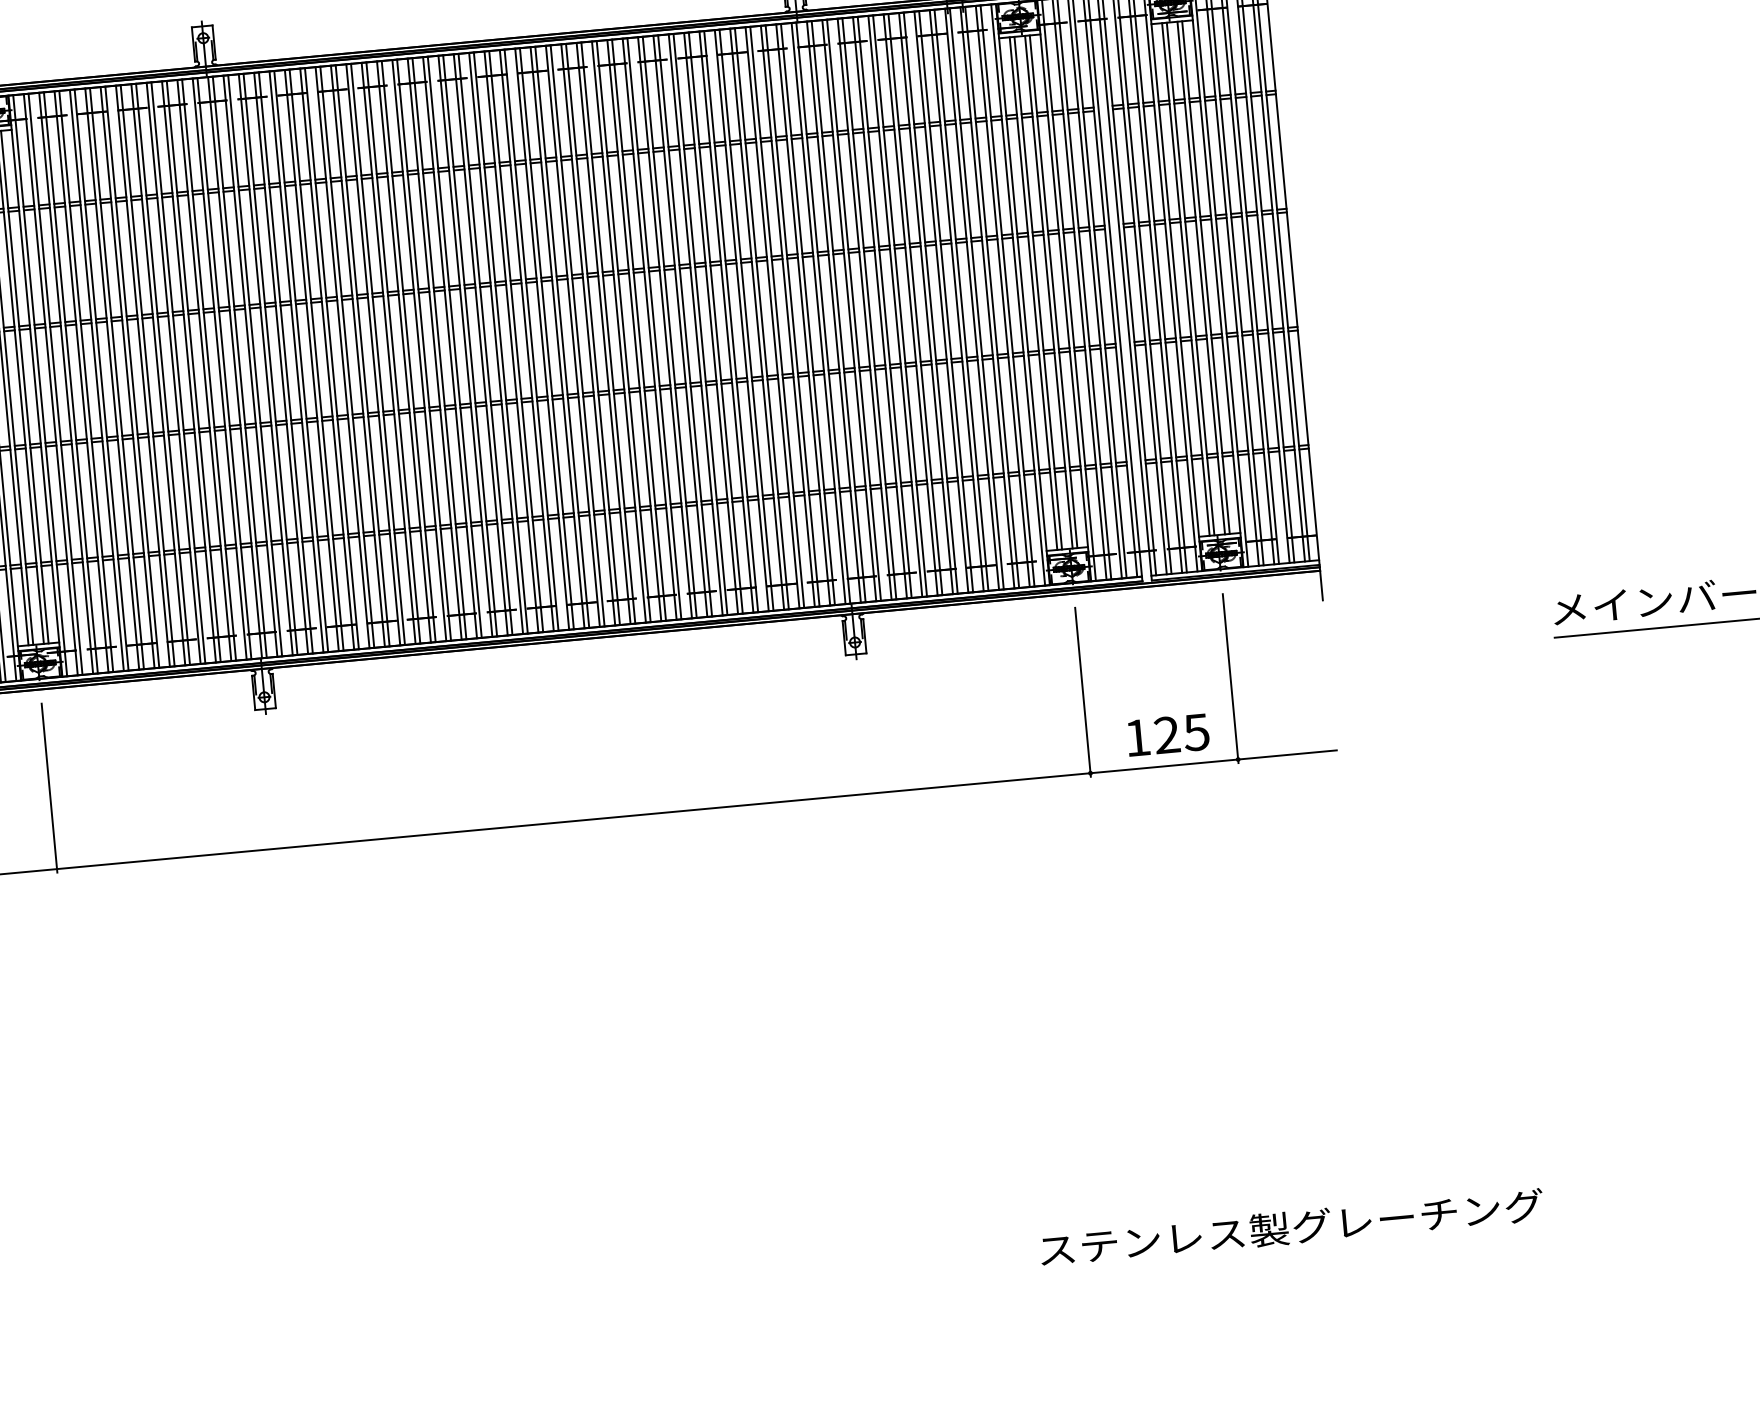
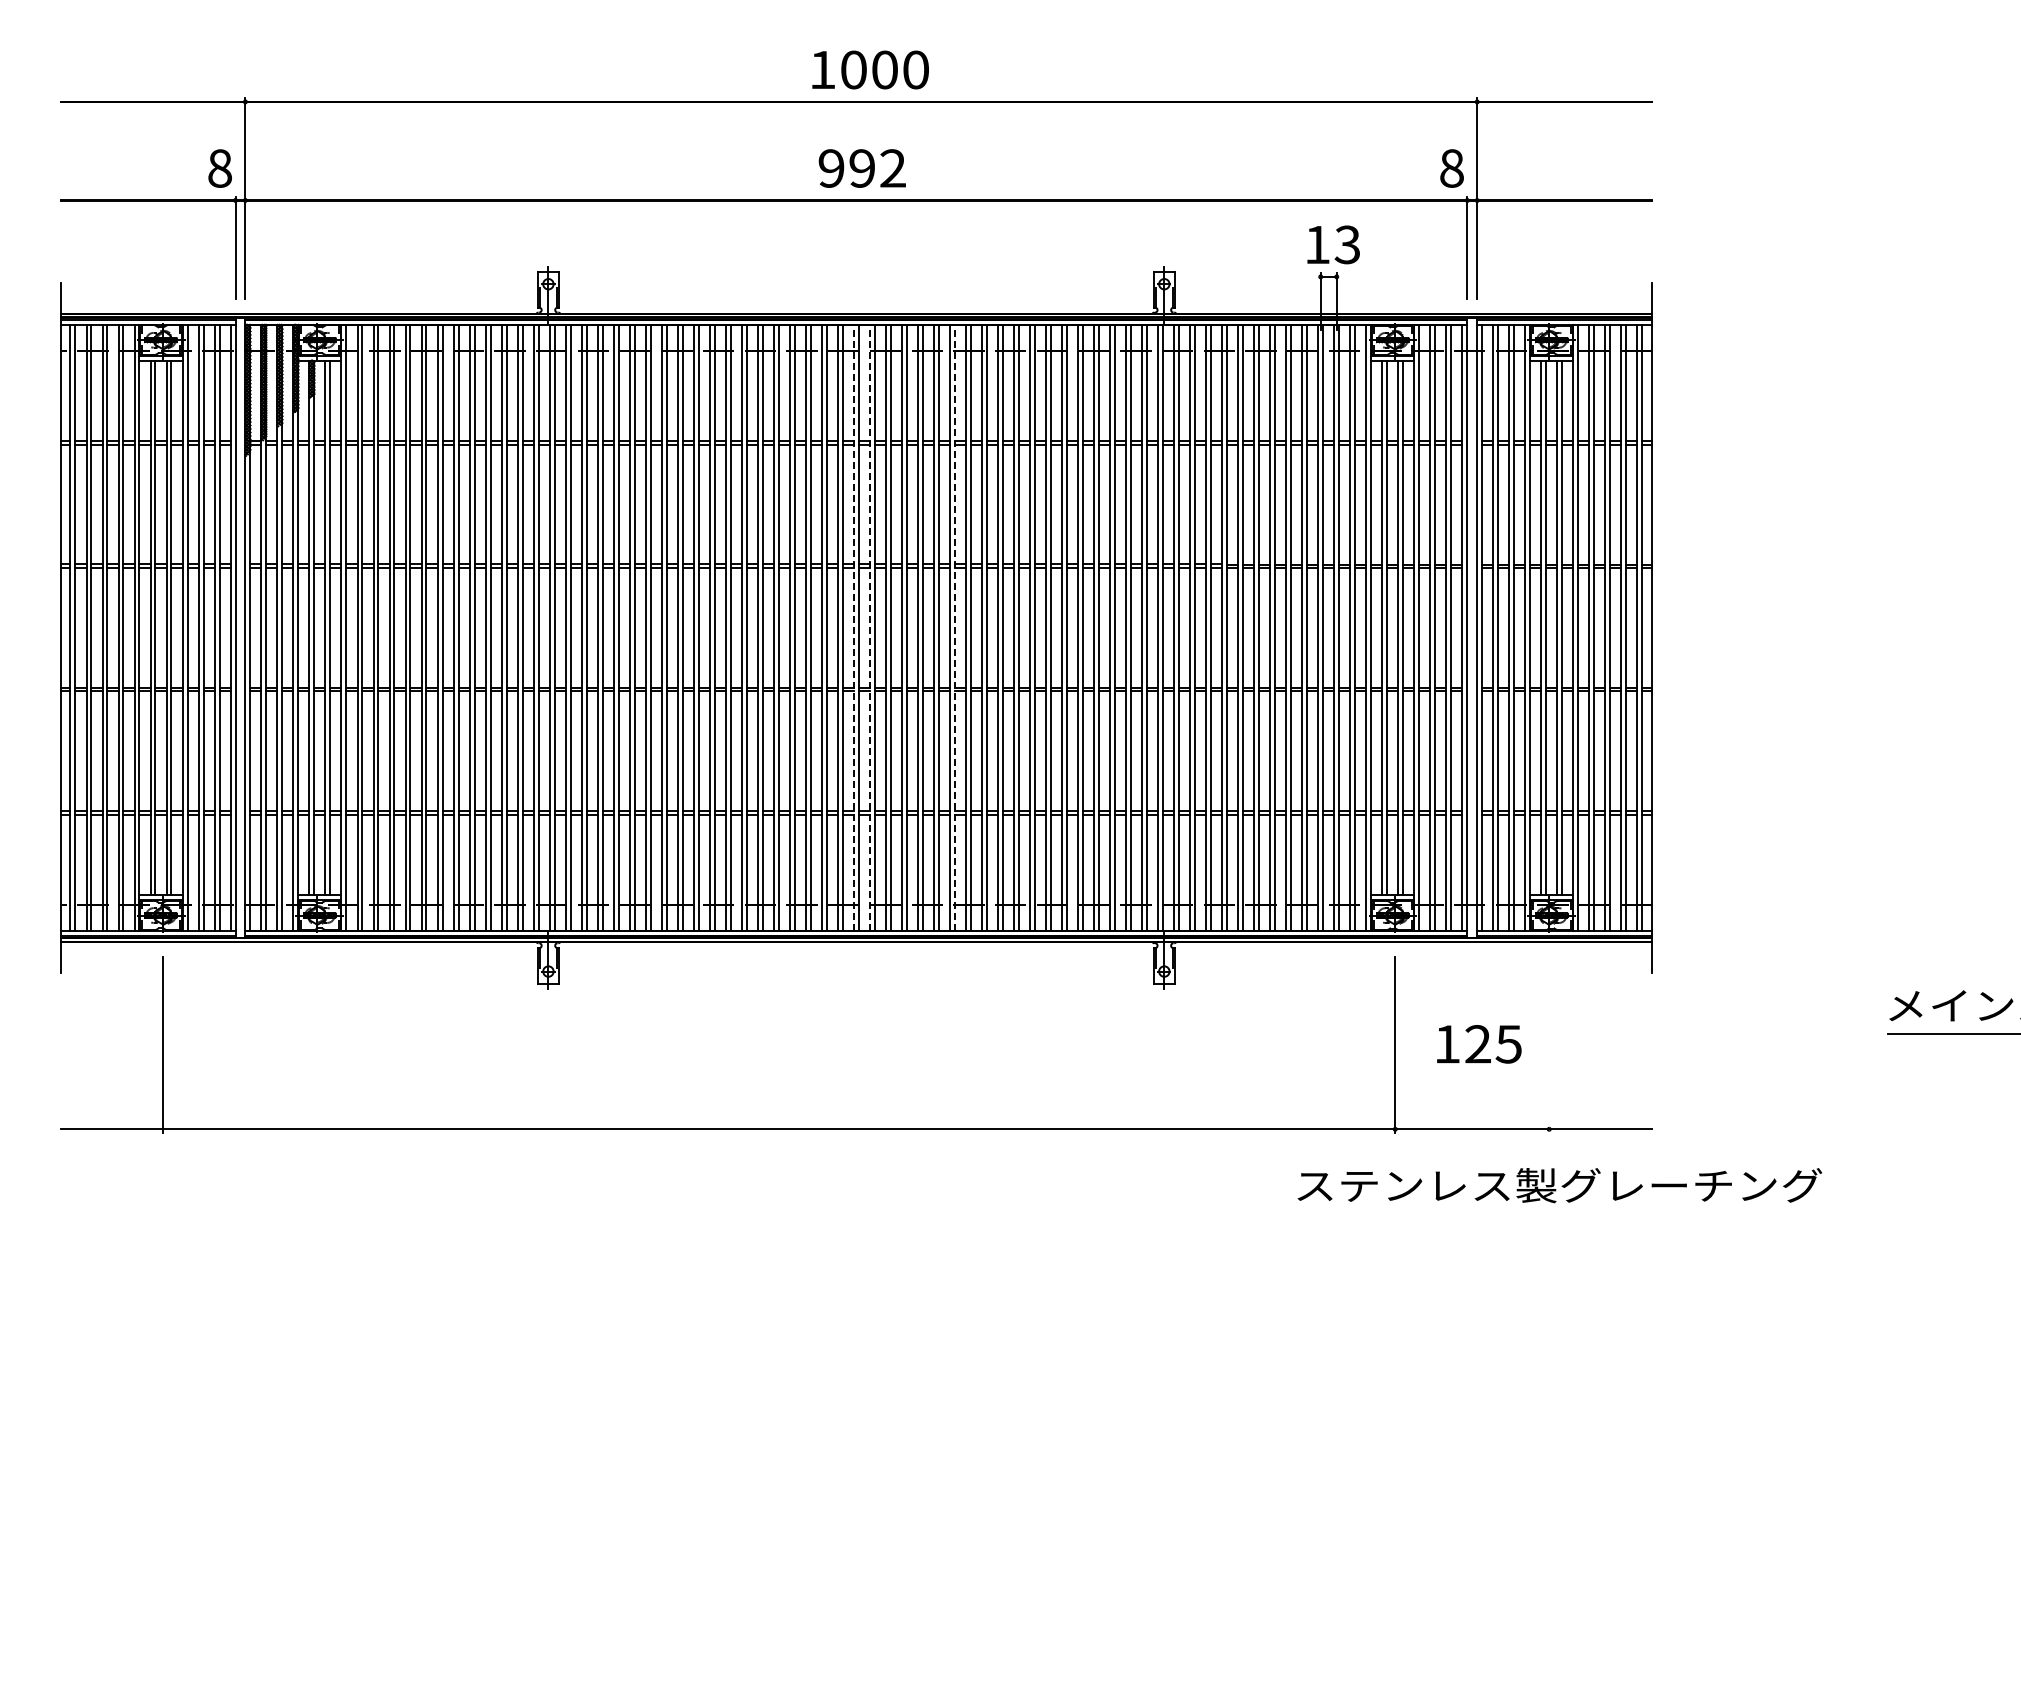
line: (623, 331) -> (954, 627), solid -> dashed
line: (541, 338) -> (869, 627), solid -> dashed
line: (526, 340) -> (853, 627), solid -> dashed
line: (1230, 678) -> (1549, 1044), removed
text: (1168, 735) -> (1479, 1044), moved
line: (49, 787) -> (317, 1044), removed
text: (1291, 1227) -> (1559, 1185), moved

